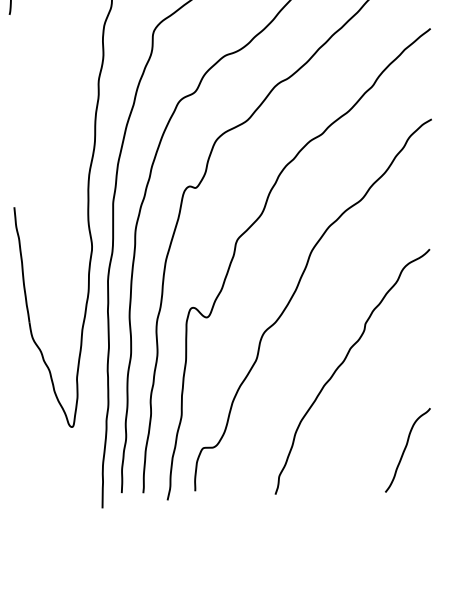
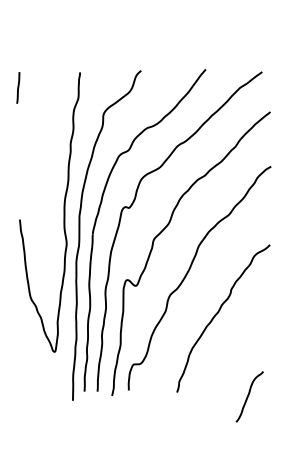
curve: (407, 448) -> (249, 395), moved

